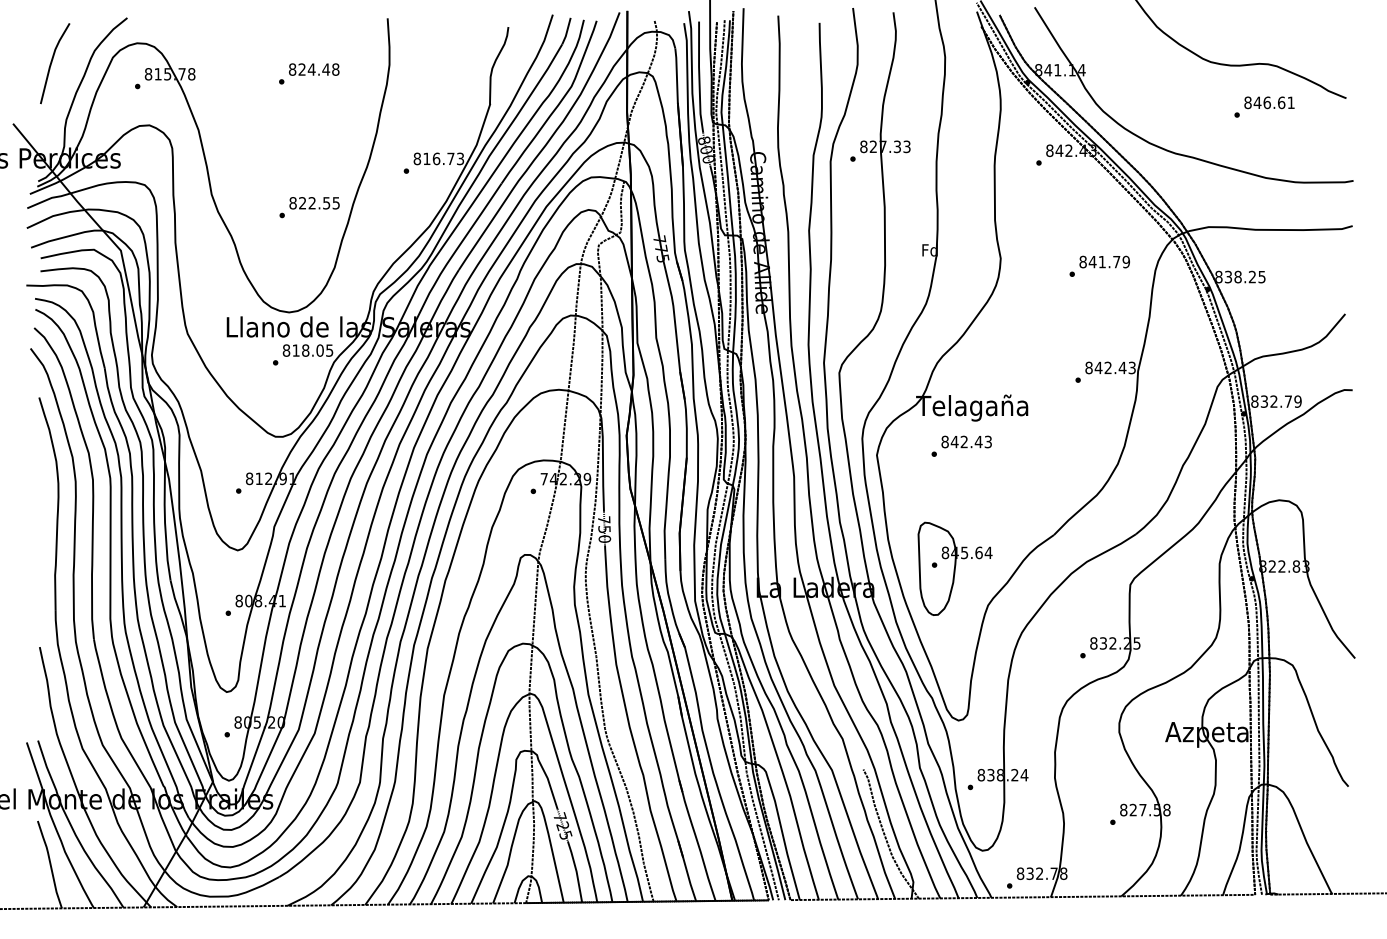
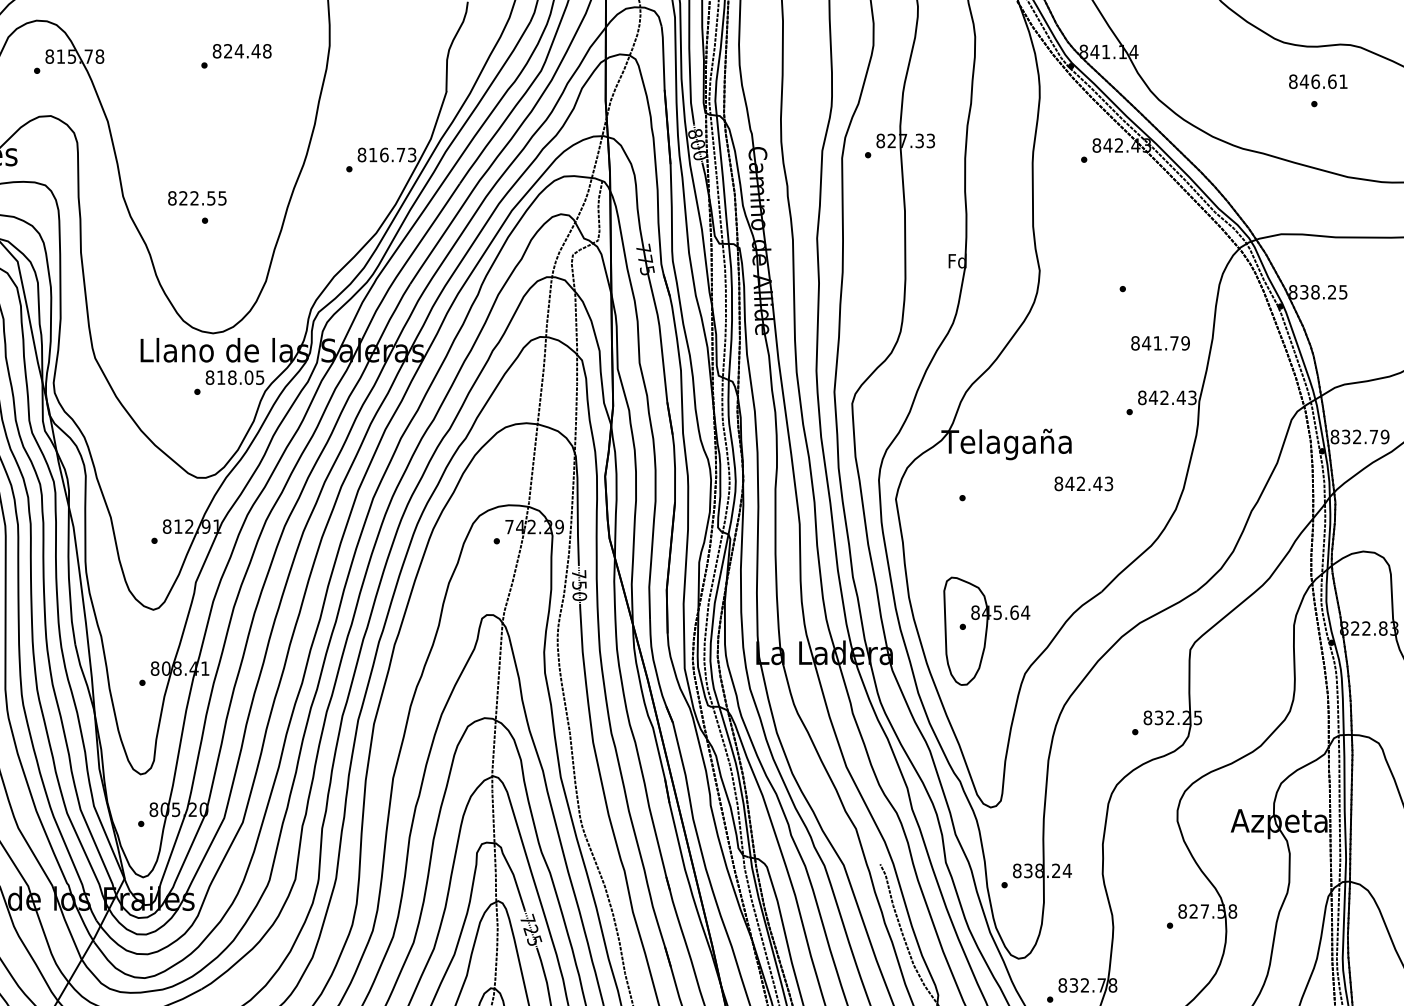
text: (1269, 102) -> (1318, 81), moved
text: (314, 203) -> (197, 198), moved
text: (1104, 261) -> (1160, 342), moved
text: (966, 441) -> (1083, 483), moved

